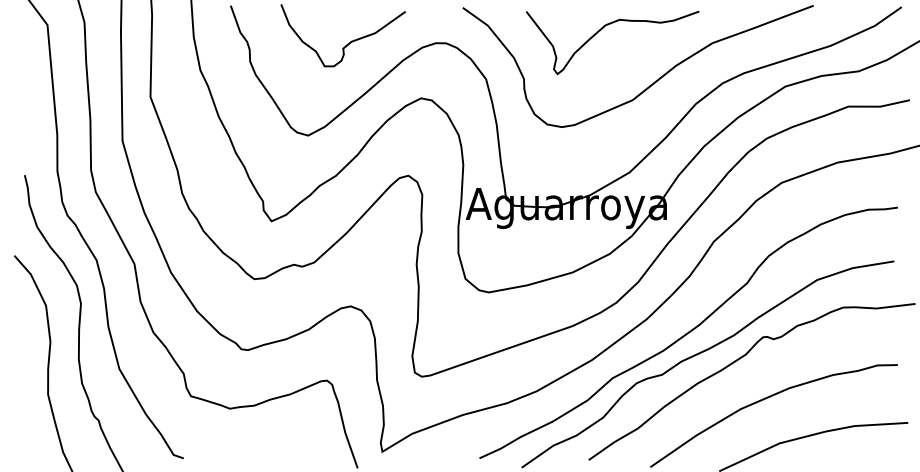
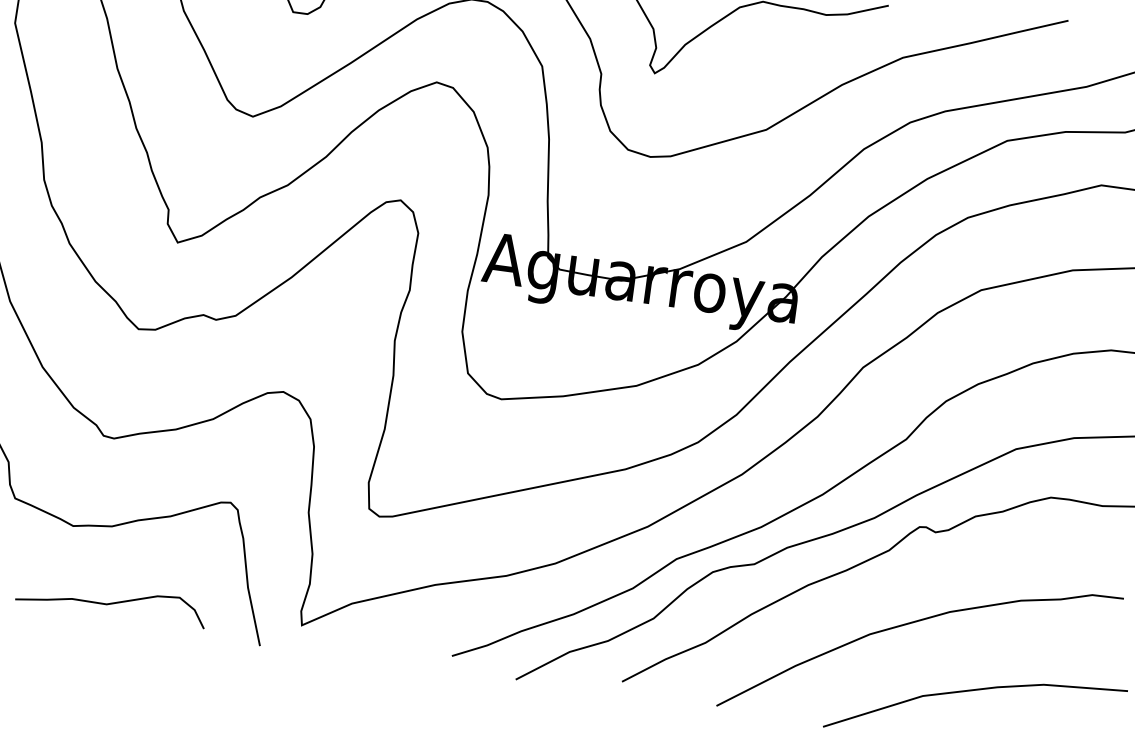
curve: (260, 453) -> (111, 602), added

